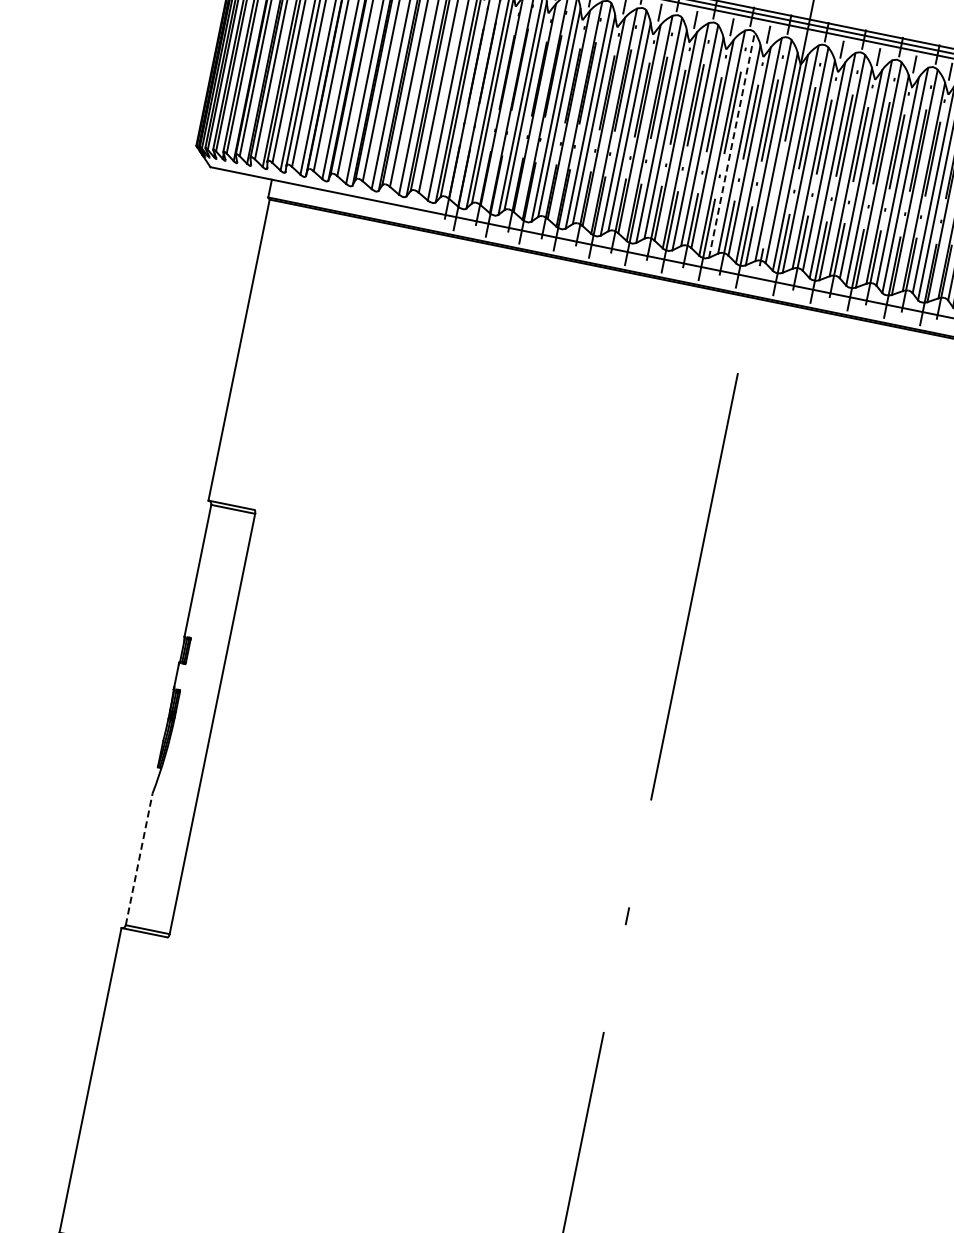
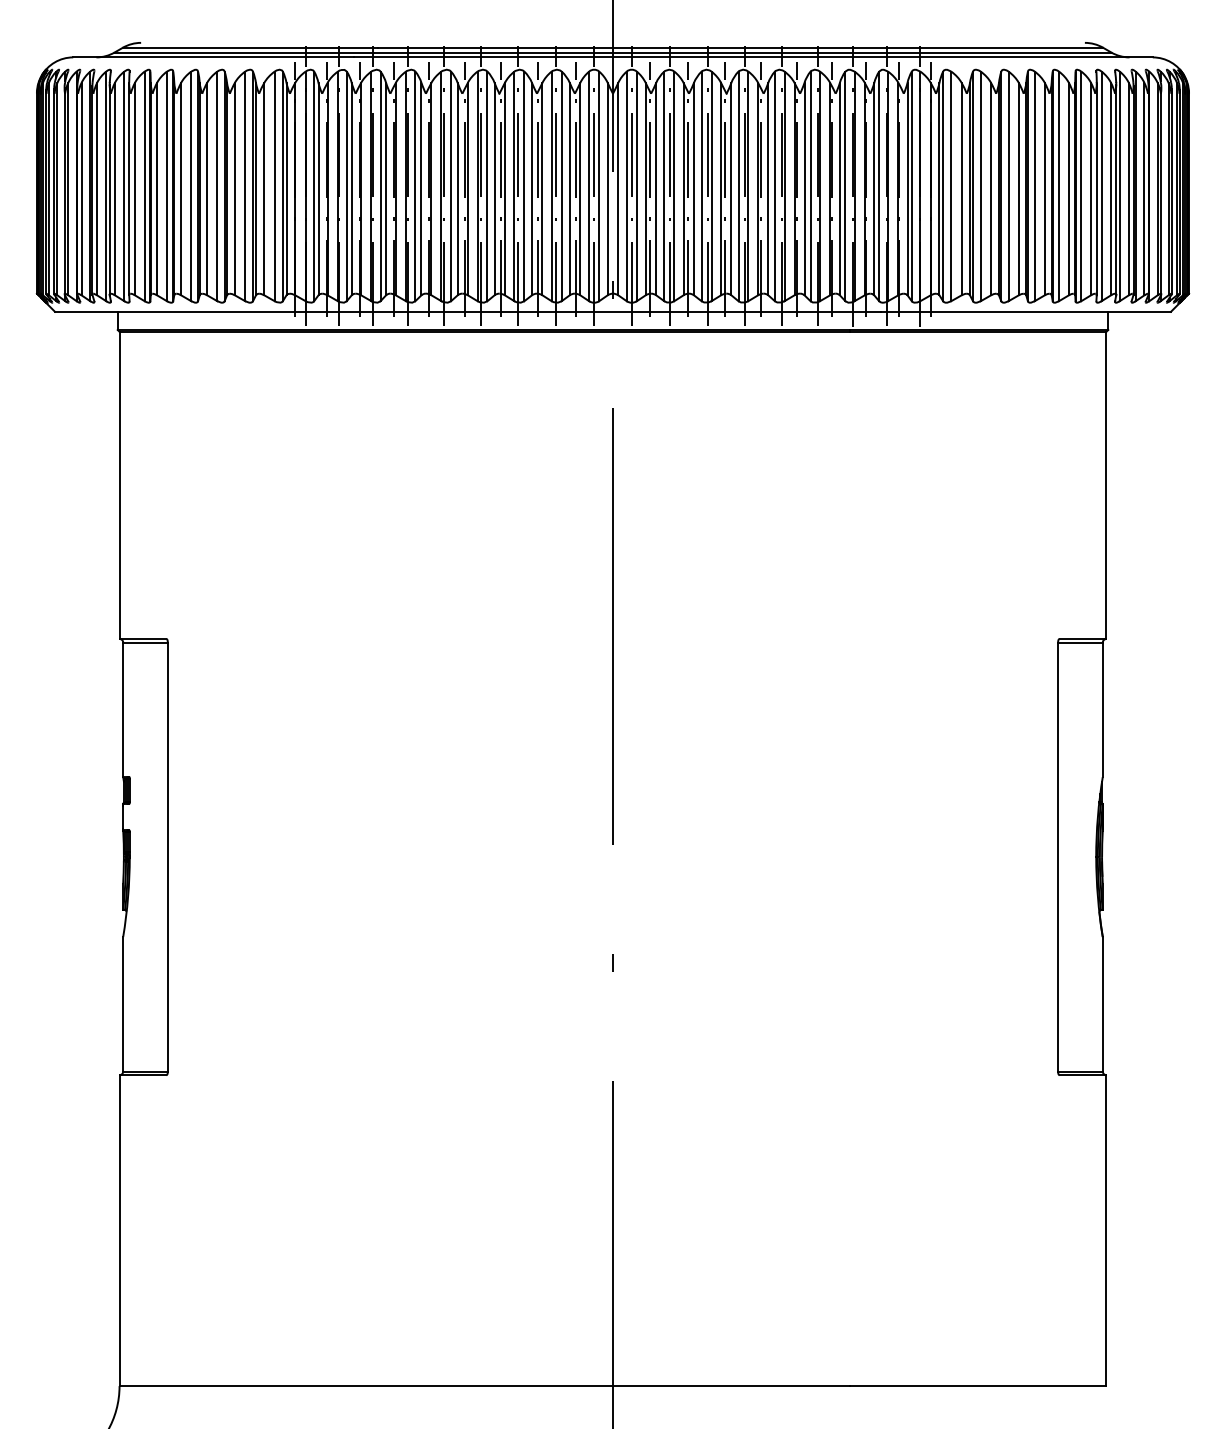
line: (731, 145) -> (561, 186), dashed -> solid
line: (139, 858) -> (123, 1003), dashed -> solid

